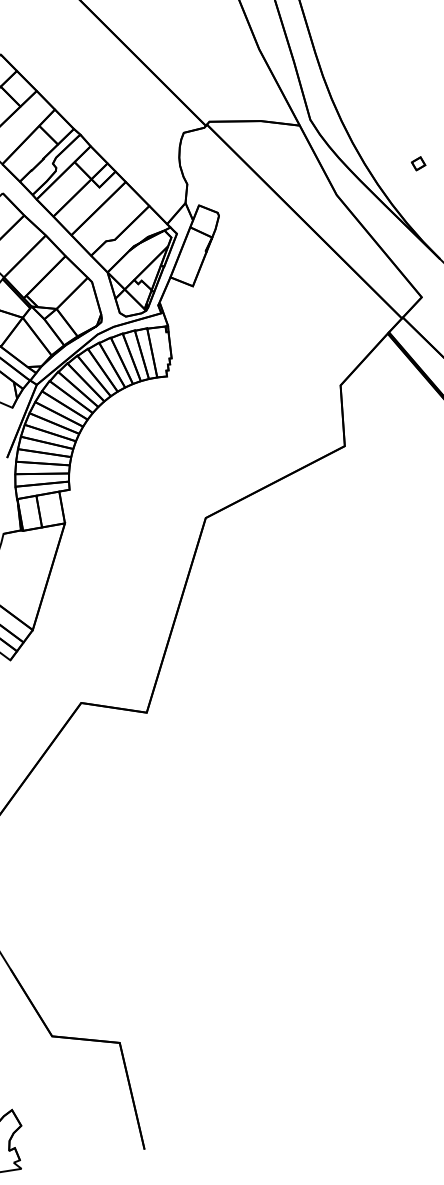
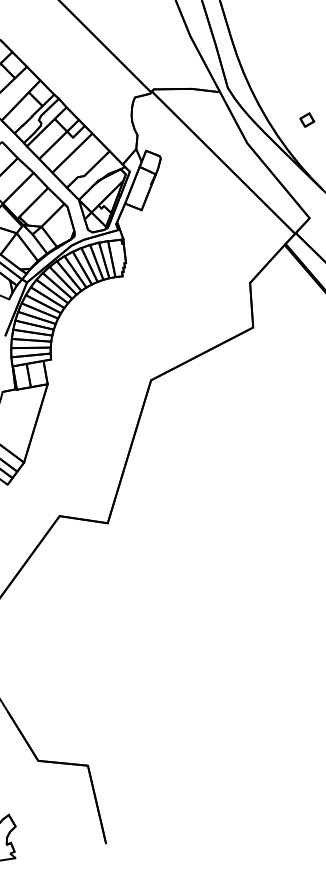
part: (418, 164) -> (307, 120), size x1.4

